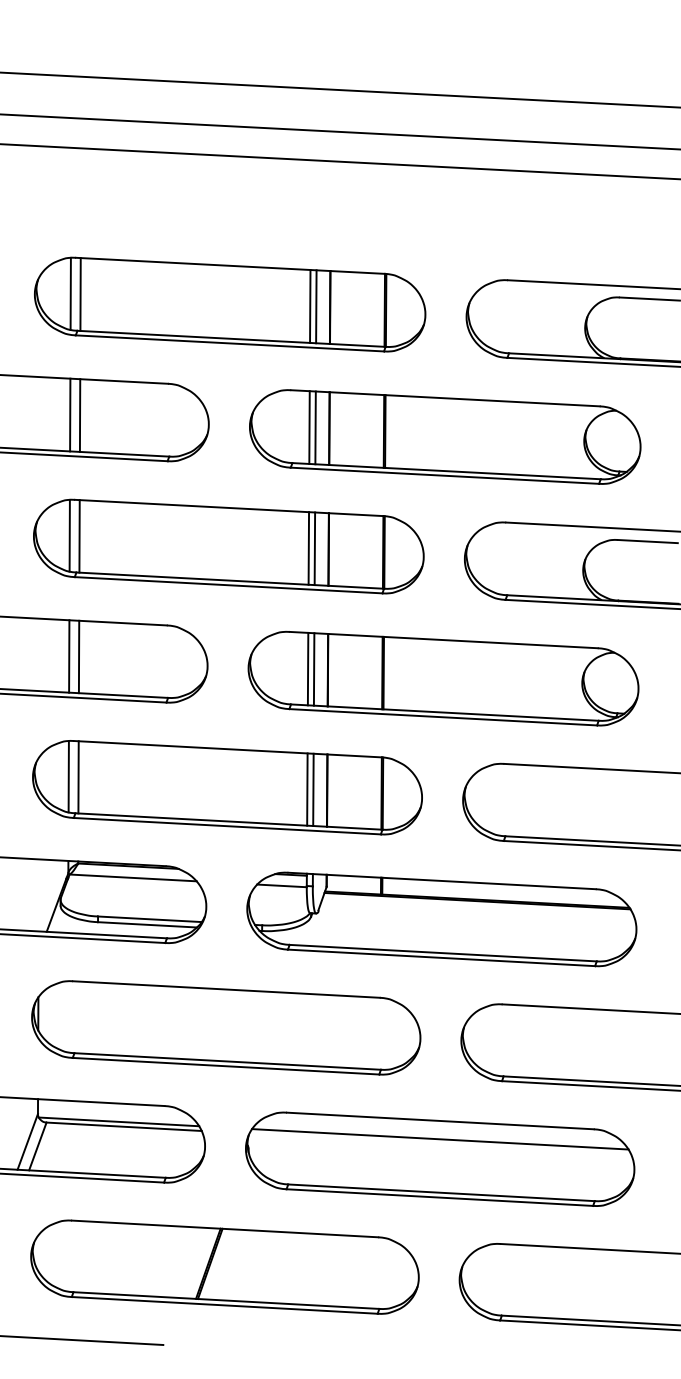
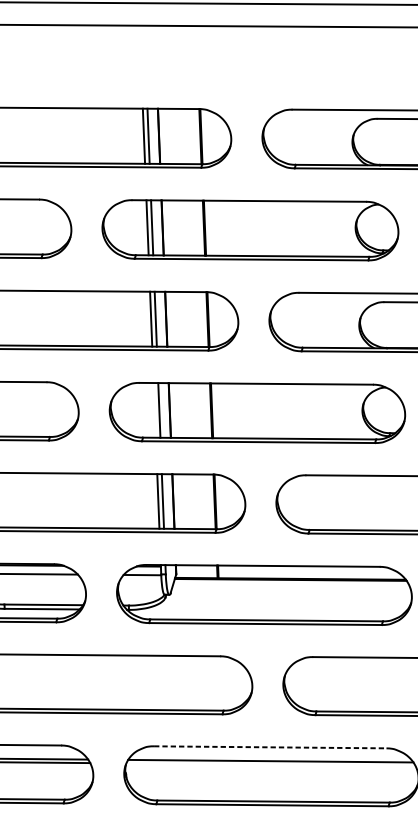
line: (307, 668) -> (154, 409), removed
line: (440, 1120) -> (270, 746), solid -> dashed

